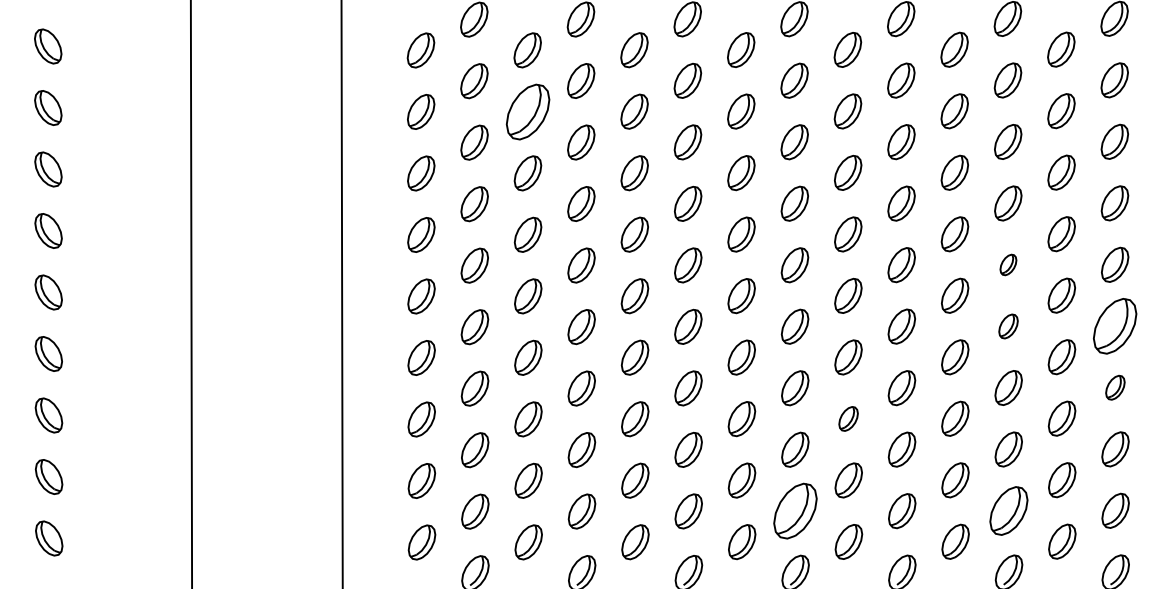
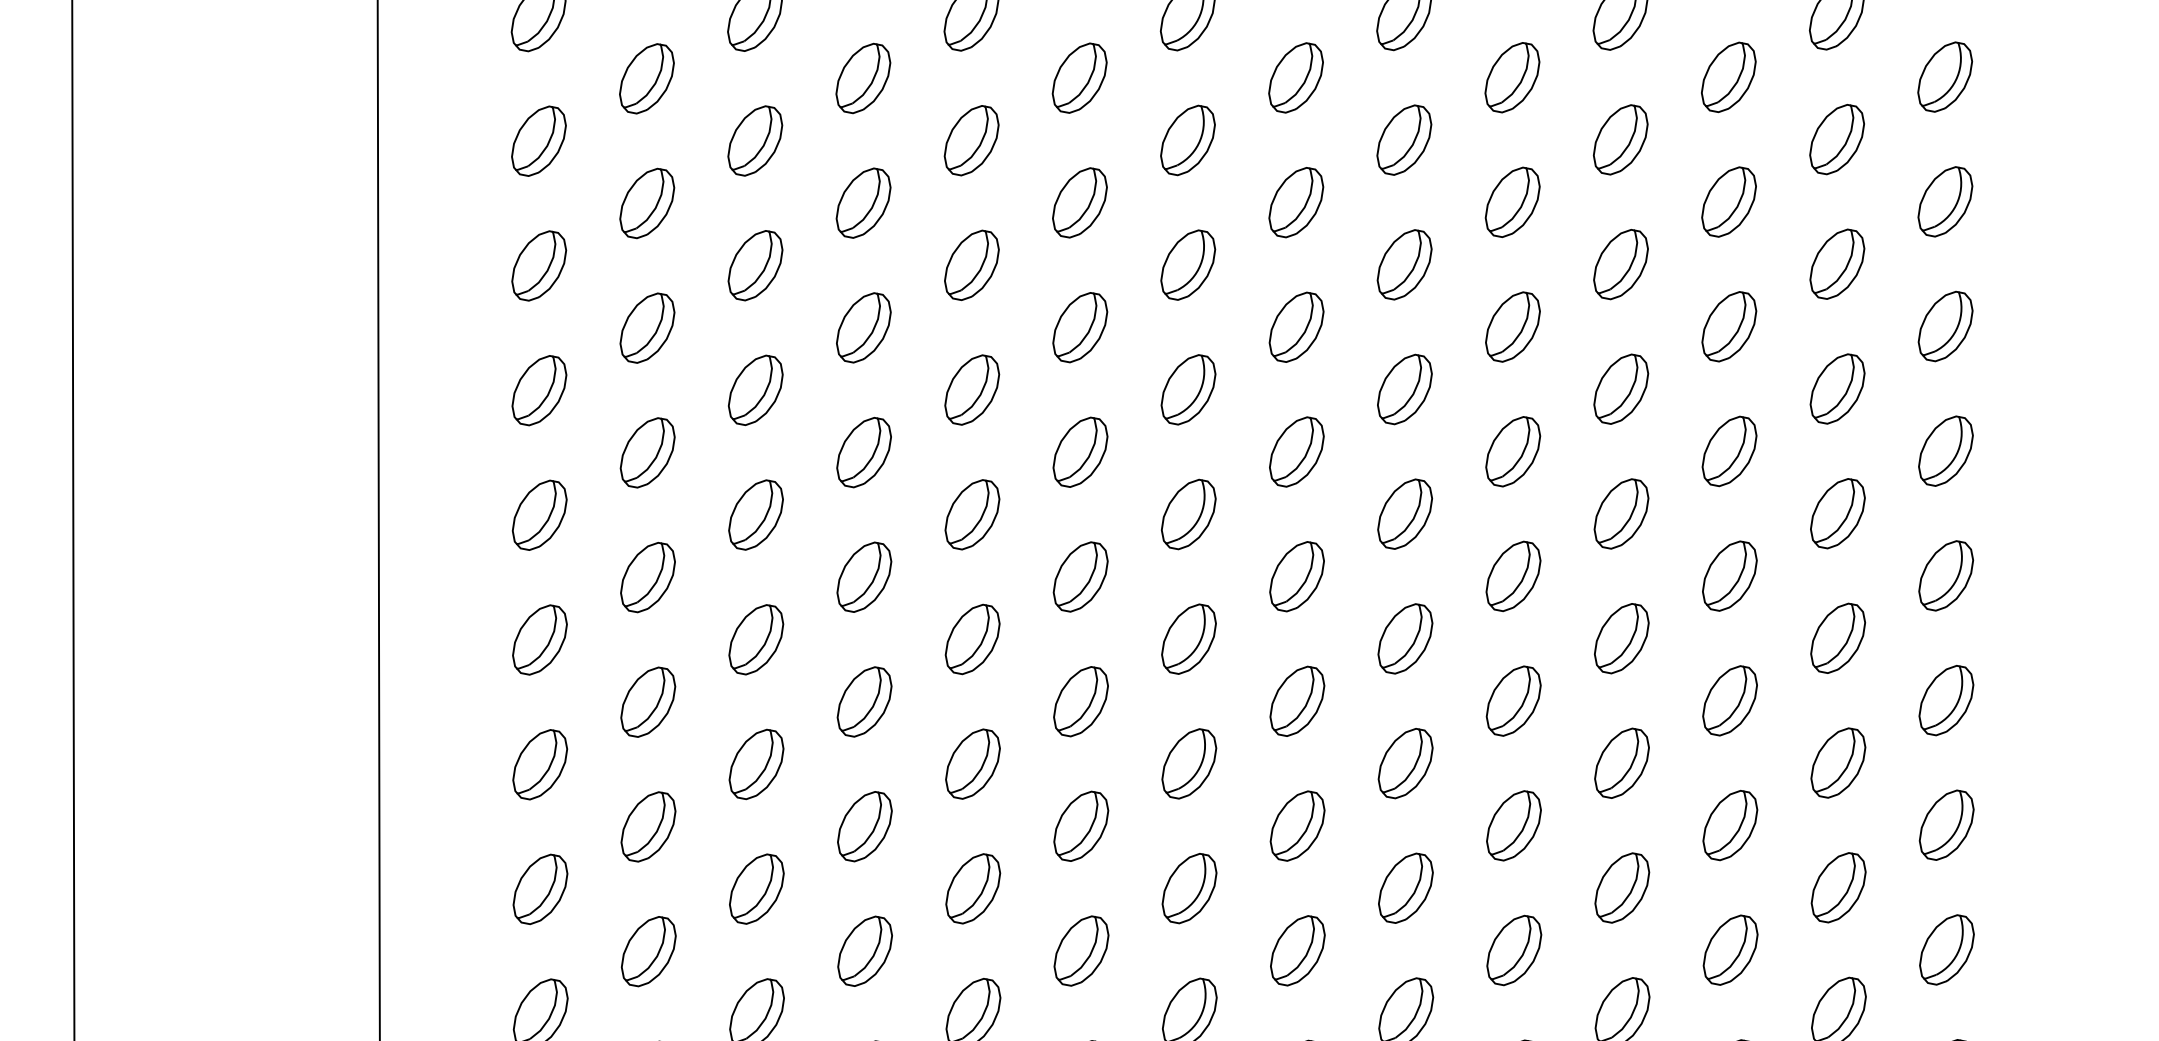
part: (527, 111) -> (754, 140), size x0.62
part: (1008, 264) -> (1729, 450), size x1.67
part: (1008, 326) -> (1729, 576), size x1.43
part: (1115, 326) -> (1946, 576), size x0.62
part: (1115, 387) -> (1946, 699), size x1.43
part: (848, 418) -> (1405, 762), size x1.43
part: (1008, 510) -> (1729, 949), size x0.71
part: (795, 511) -> (1297, 951), size x0.62

